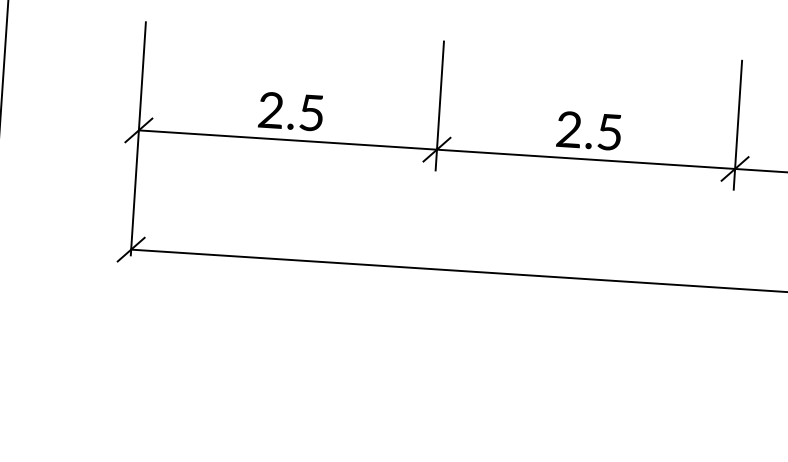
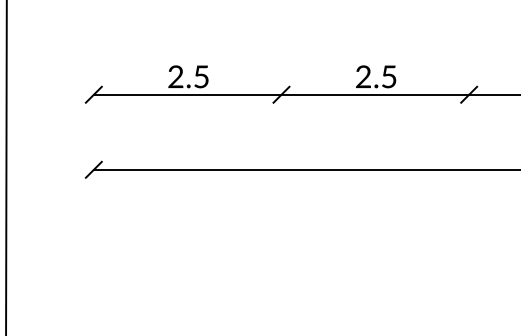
line: (439, 104) -> (281, 66), removed
line: (738, 124) -> (469, 66), removed
line: (137, 137) -> (93, 99), removed

